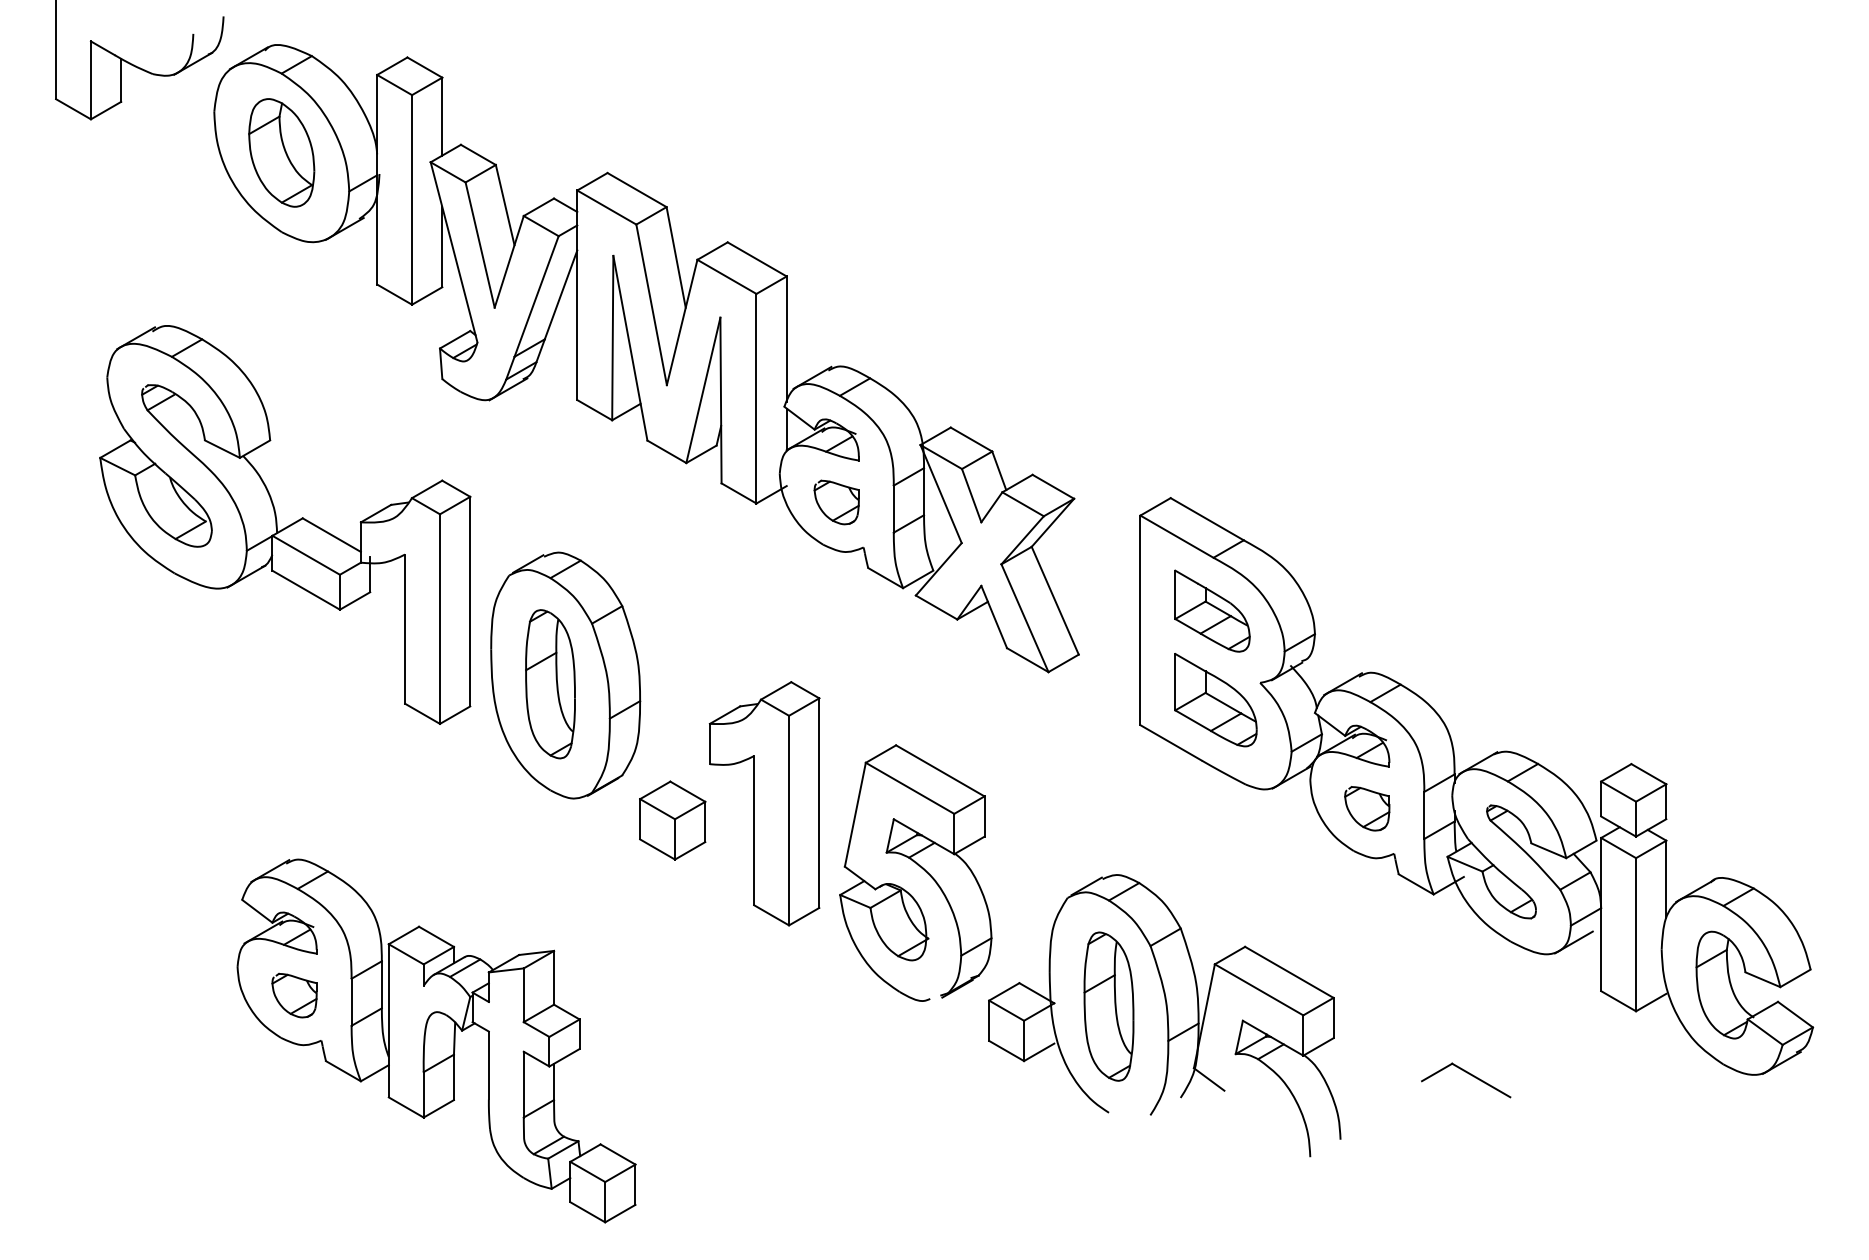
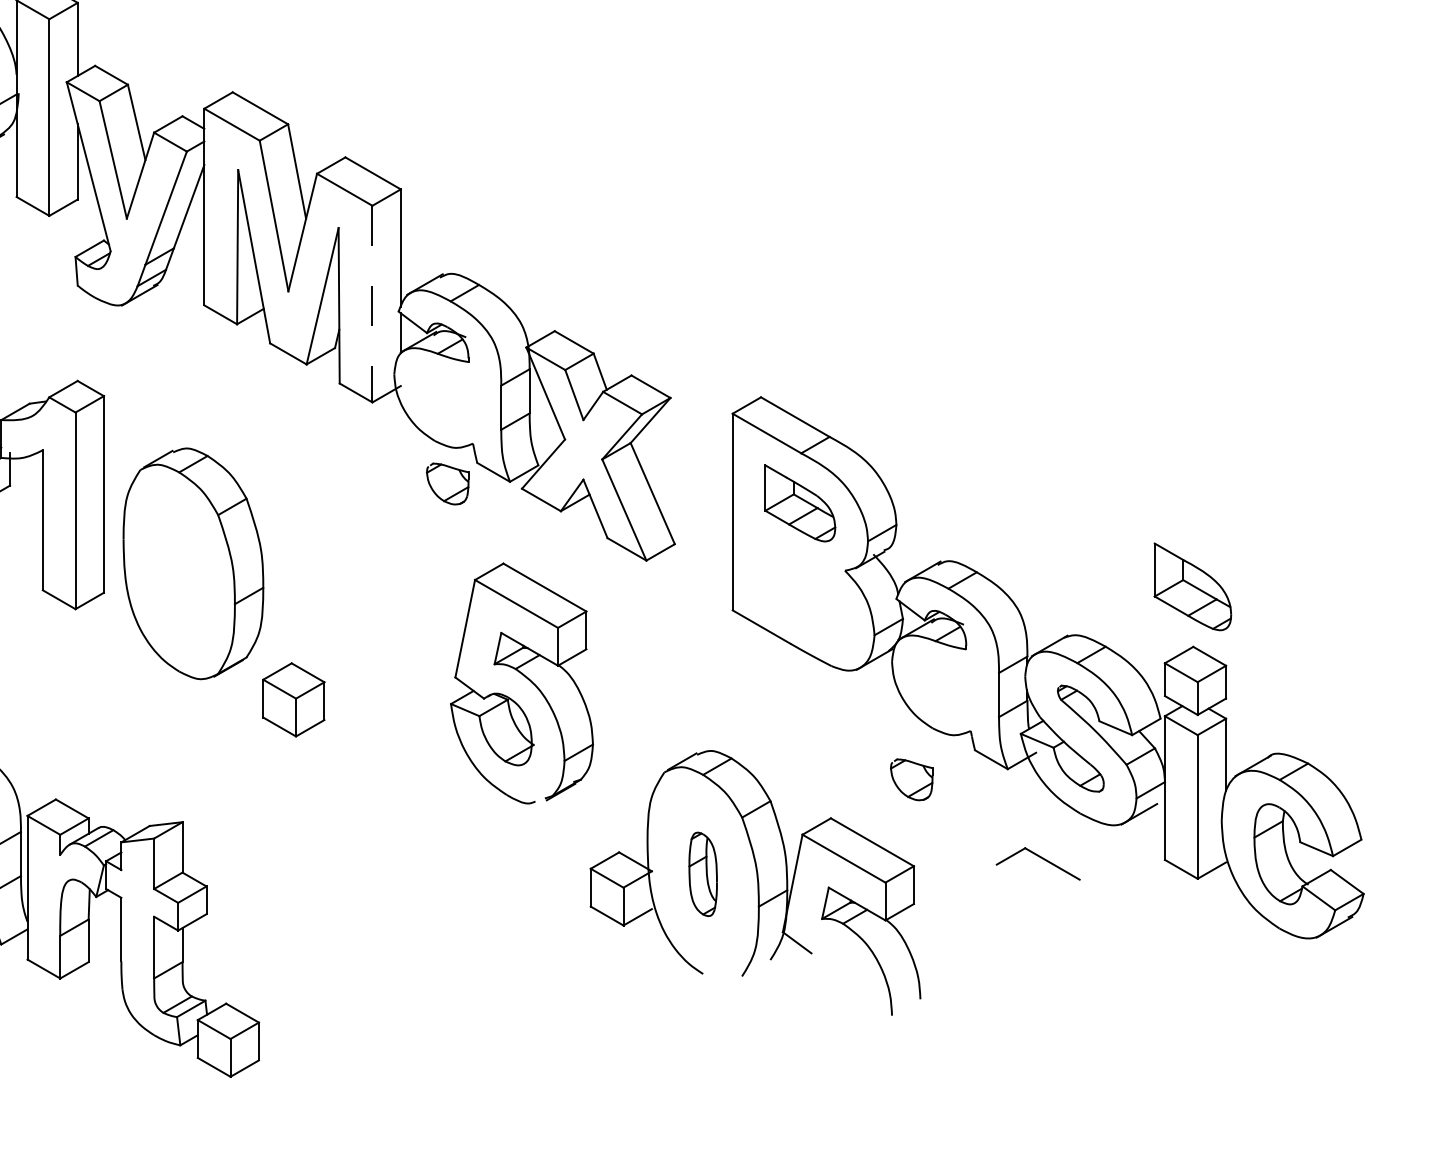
line: (756, 398) -> (372, 303), solid -> dashed
part: (836, 502) -> (447, 484), moved
part: (550, 684) -> (179, 572), removed
part: (1215, 700) -> (1192, 587), moved
part: (764, 803) -> (379, 683), removed
part: (1367, 808) -> (911, 779), moved
part: (918, 866) -> (524, 677), moved
part: (1108, 1006) -> (702, 874), size x0.6
part: (1468, 1074) -> (1040, 858), moved

